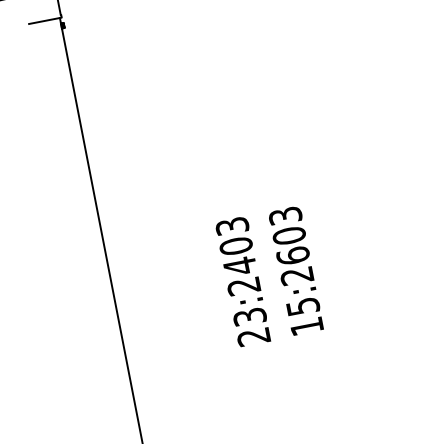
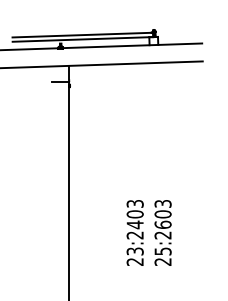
text: (305, 325) -> (162, 261), 15:2603 -> 25:2603

